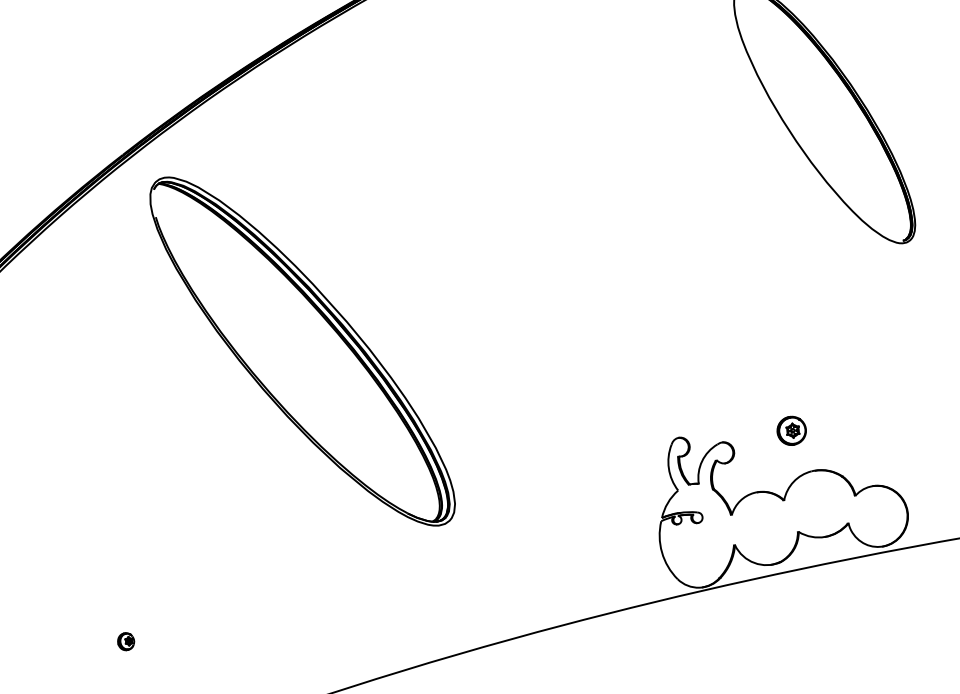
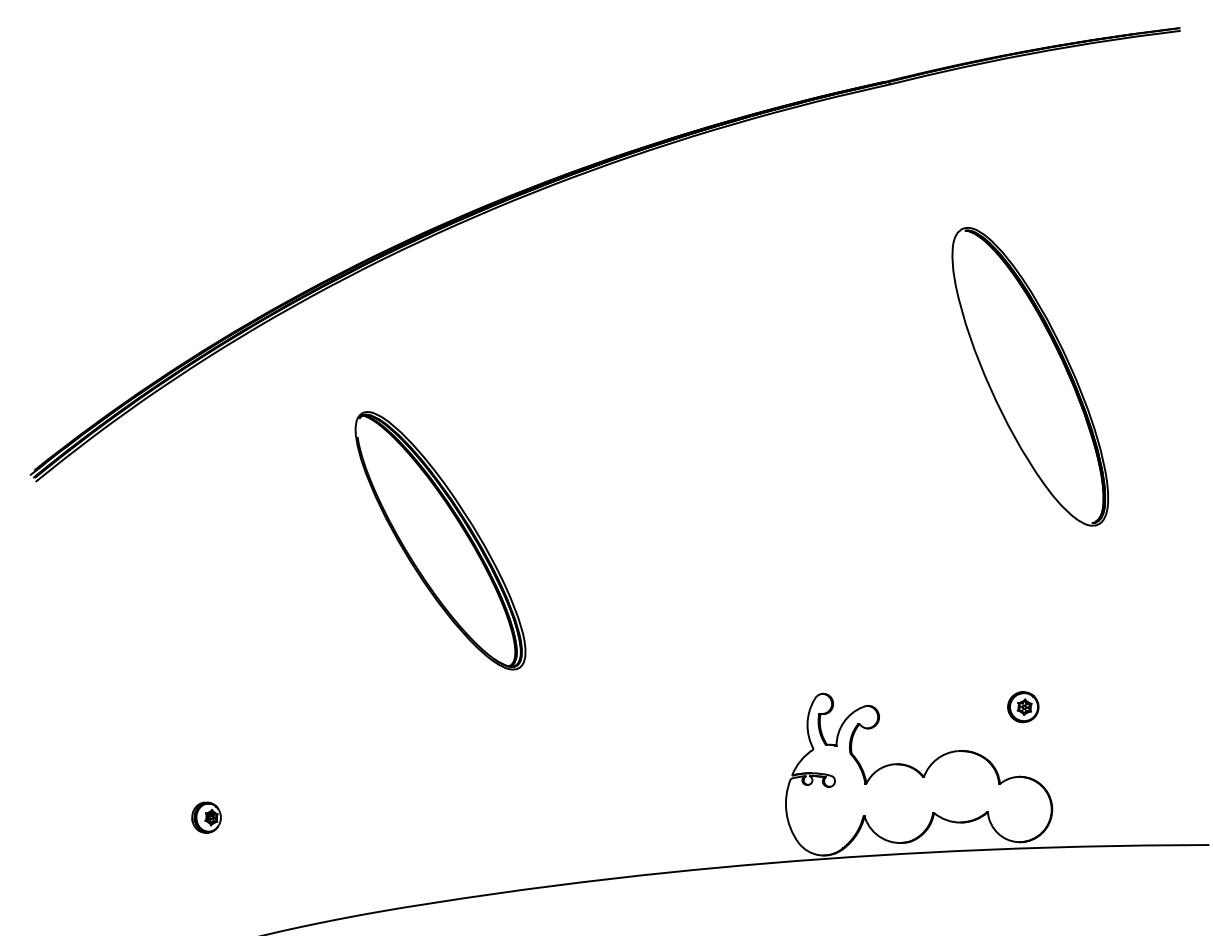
part: (302, 351) -> (440, 540), size x0.62
part: (791, 431) -> (1023, 707), moved
part: (126, 641) -> (206, 817), size x1.67

